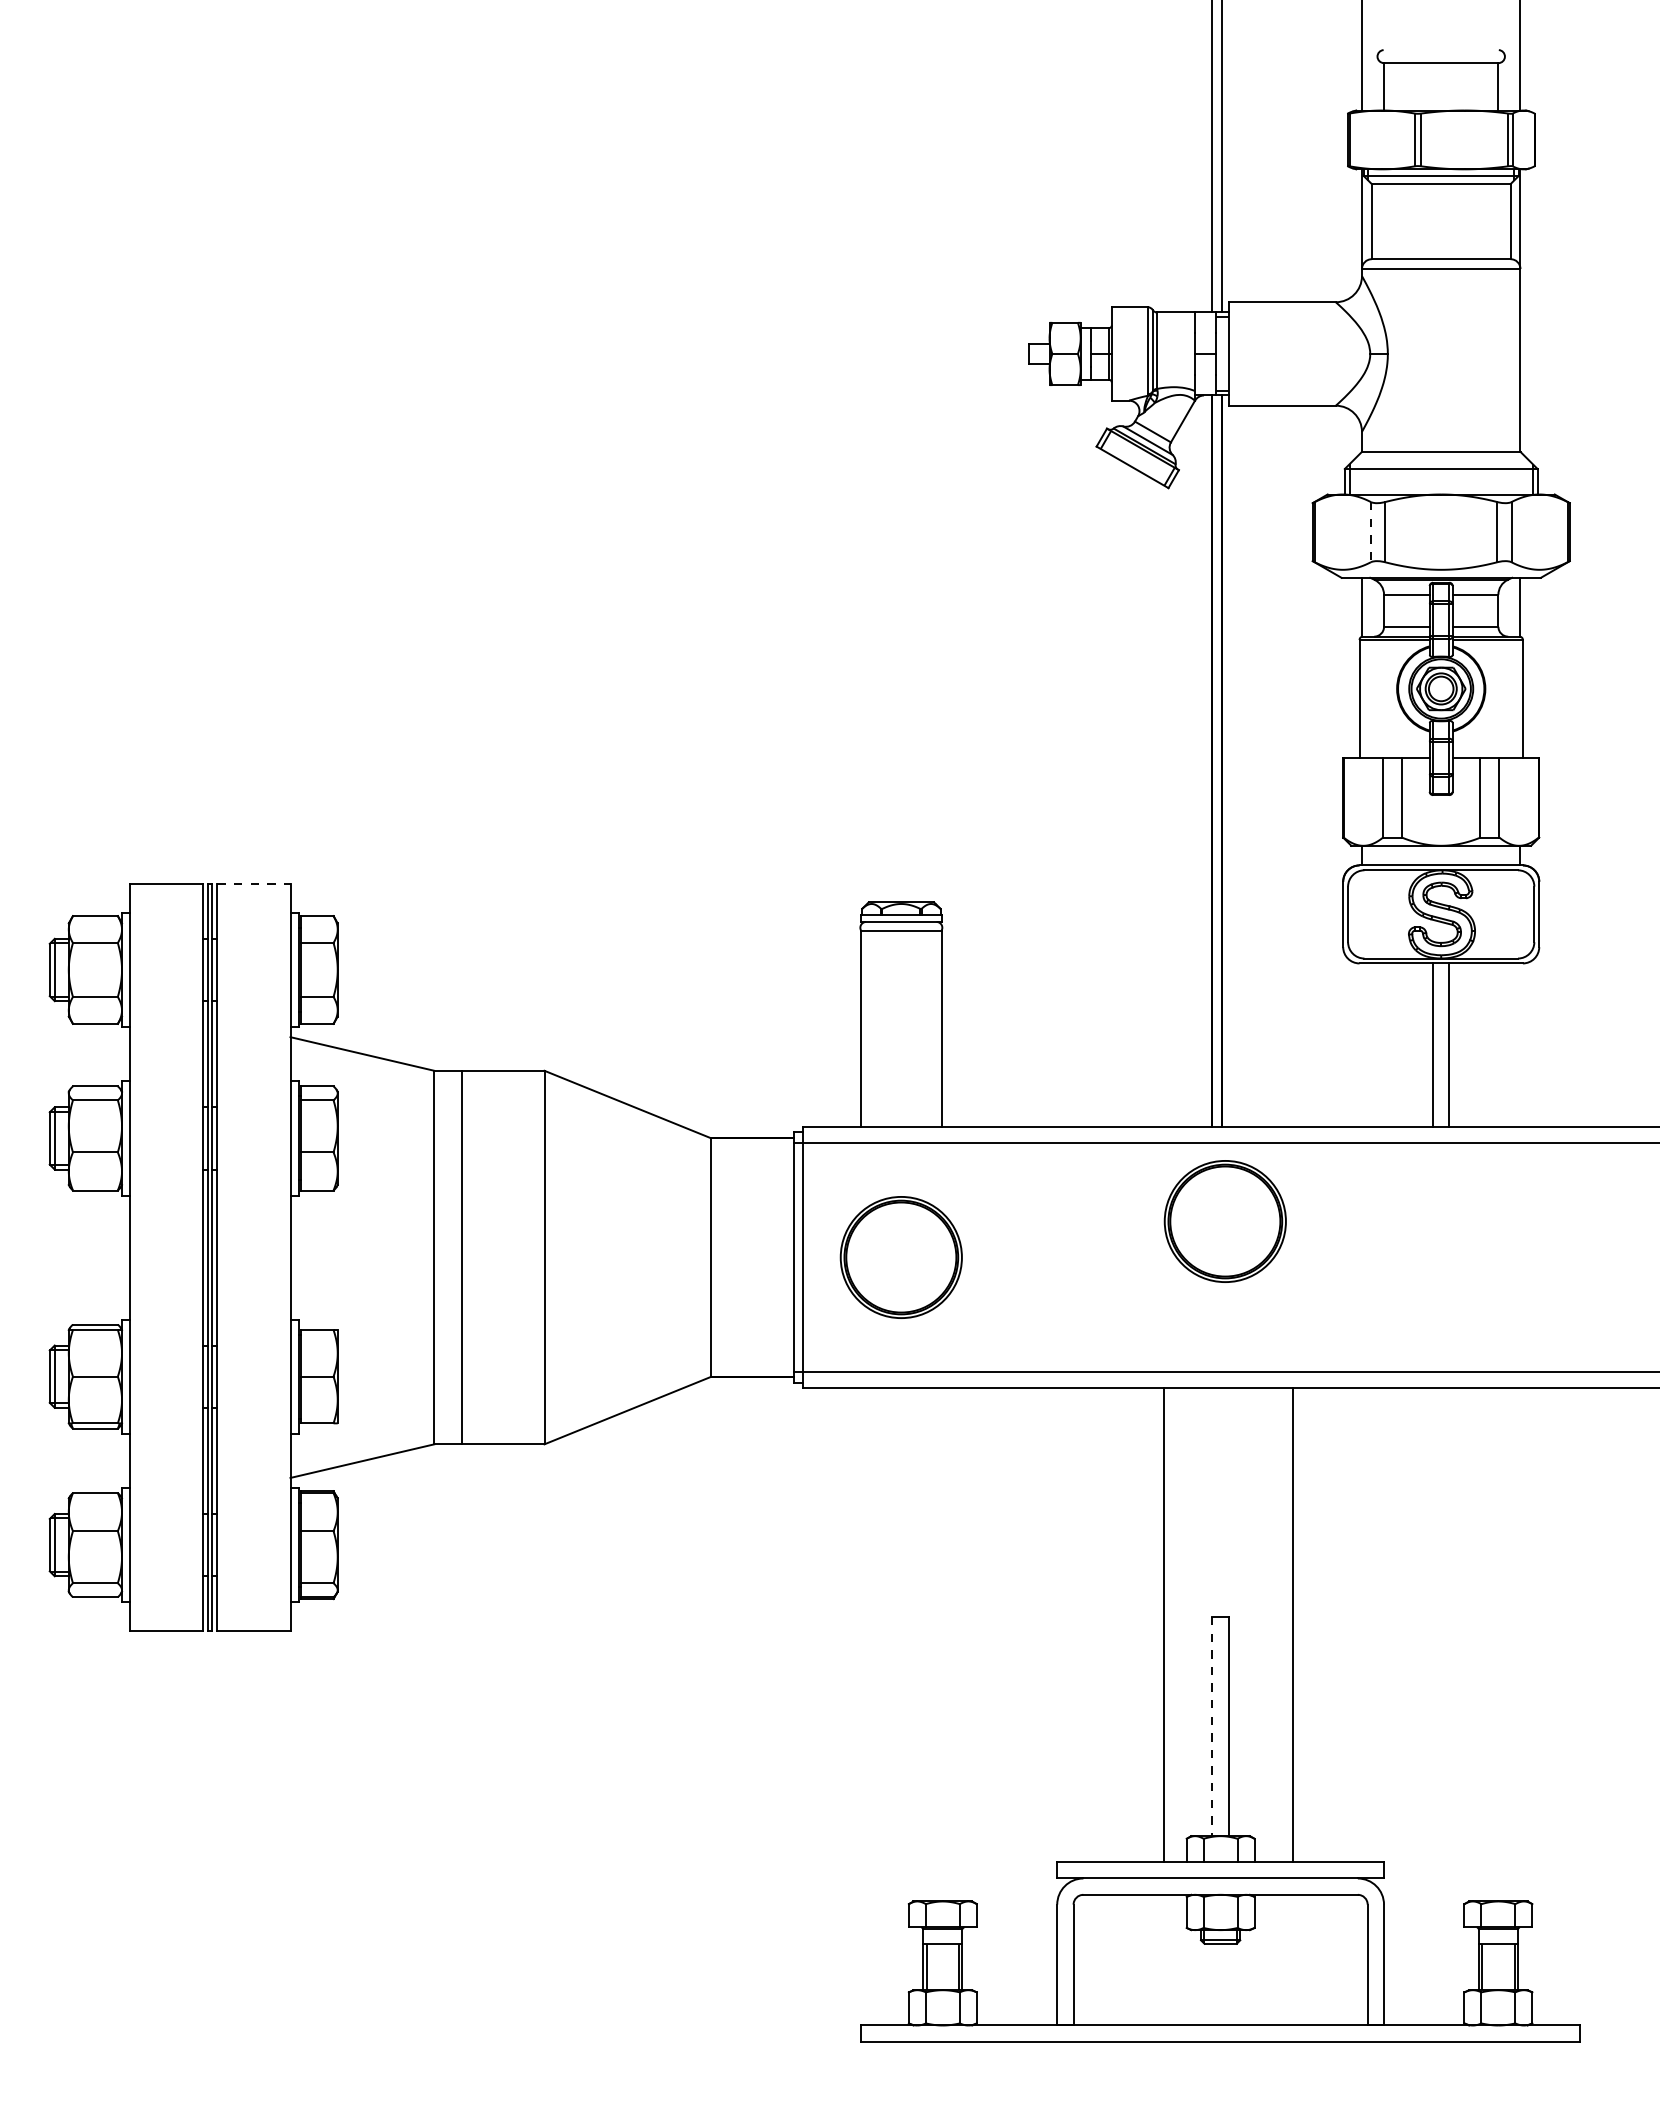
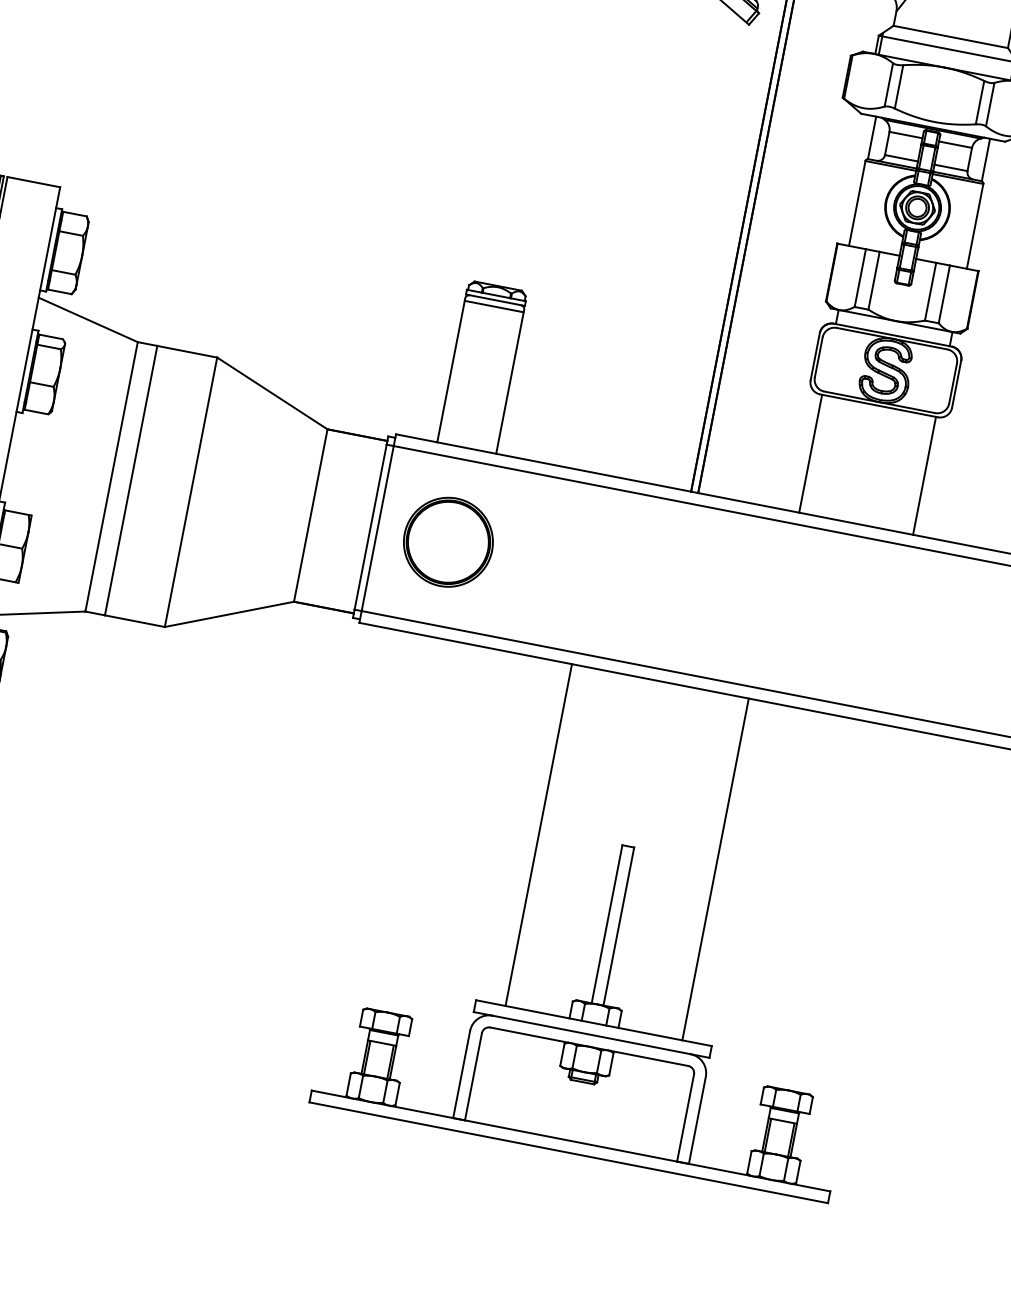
line: (1370, 532) -> (888, 85), dashed -> solid
line: (253, 884) -> (33, 182), dashed -> solid
line: (1433, 1044) -> (924, 475), moved
line: (1449, 1044) -> (810, 453), moved
part: (1224, 1221) -> (686, 561), removed
line: (1164, 1625) -> (539, 835), moved
line: (1293, 1625) -> (715, 869), moved
line: (1212, 1726) -> (607, 924), dashed -> solid

